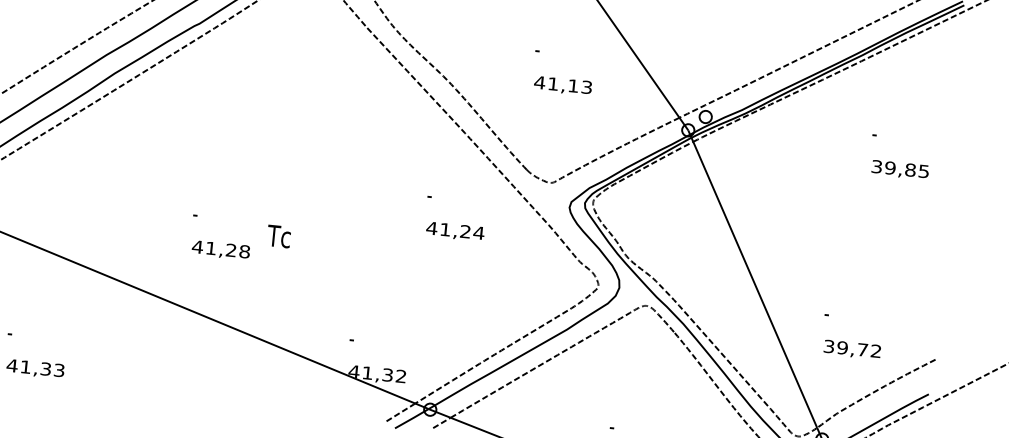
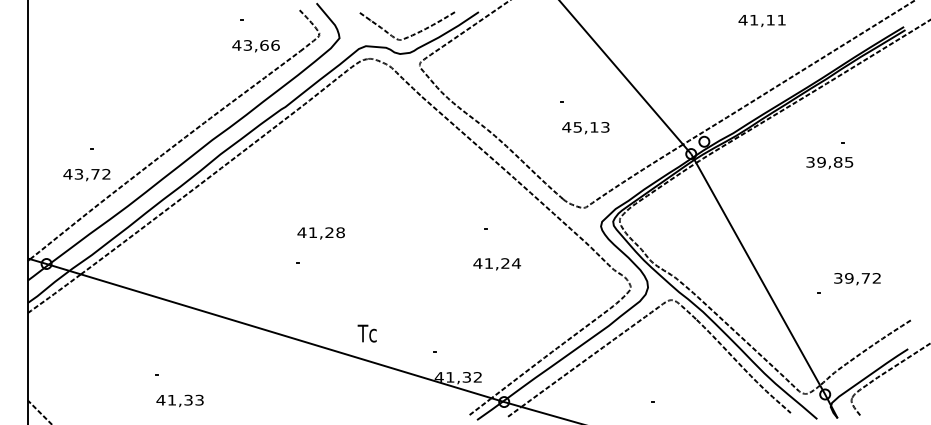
text: (552, 84) -> (577, 127), 41,13 -> 45,13
text: (899, 170) -> (829, 163), moved
text: (454, 231) -> (496, 264), moved
text: (278, 236) -> (366, 333), moved
text: (220, 250) -> (320, 233), moved
text: (852, 350) -> (857, 279), moved

